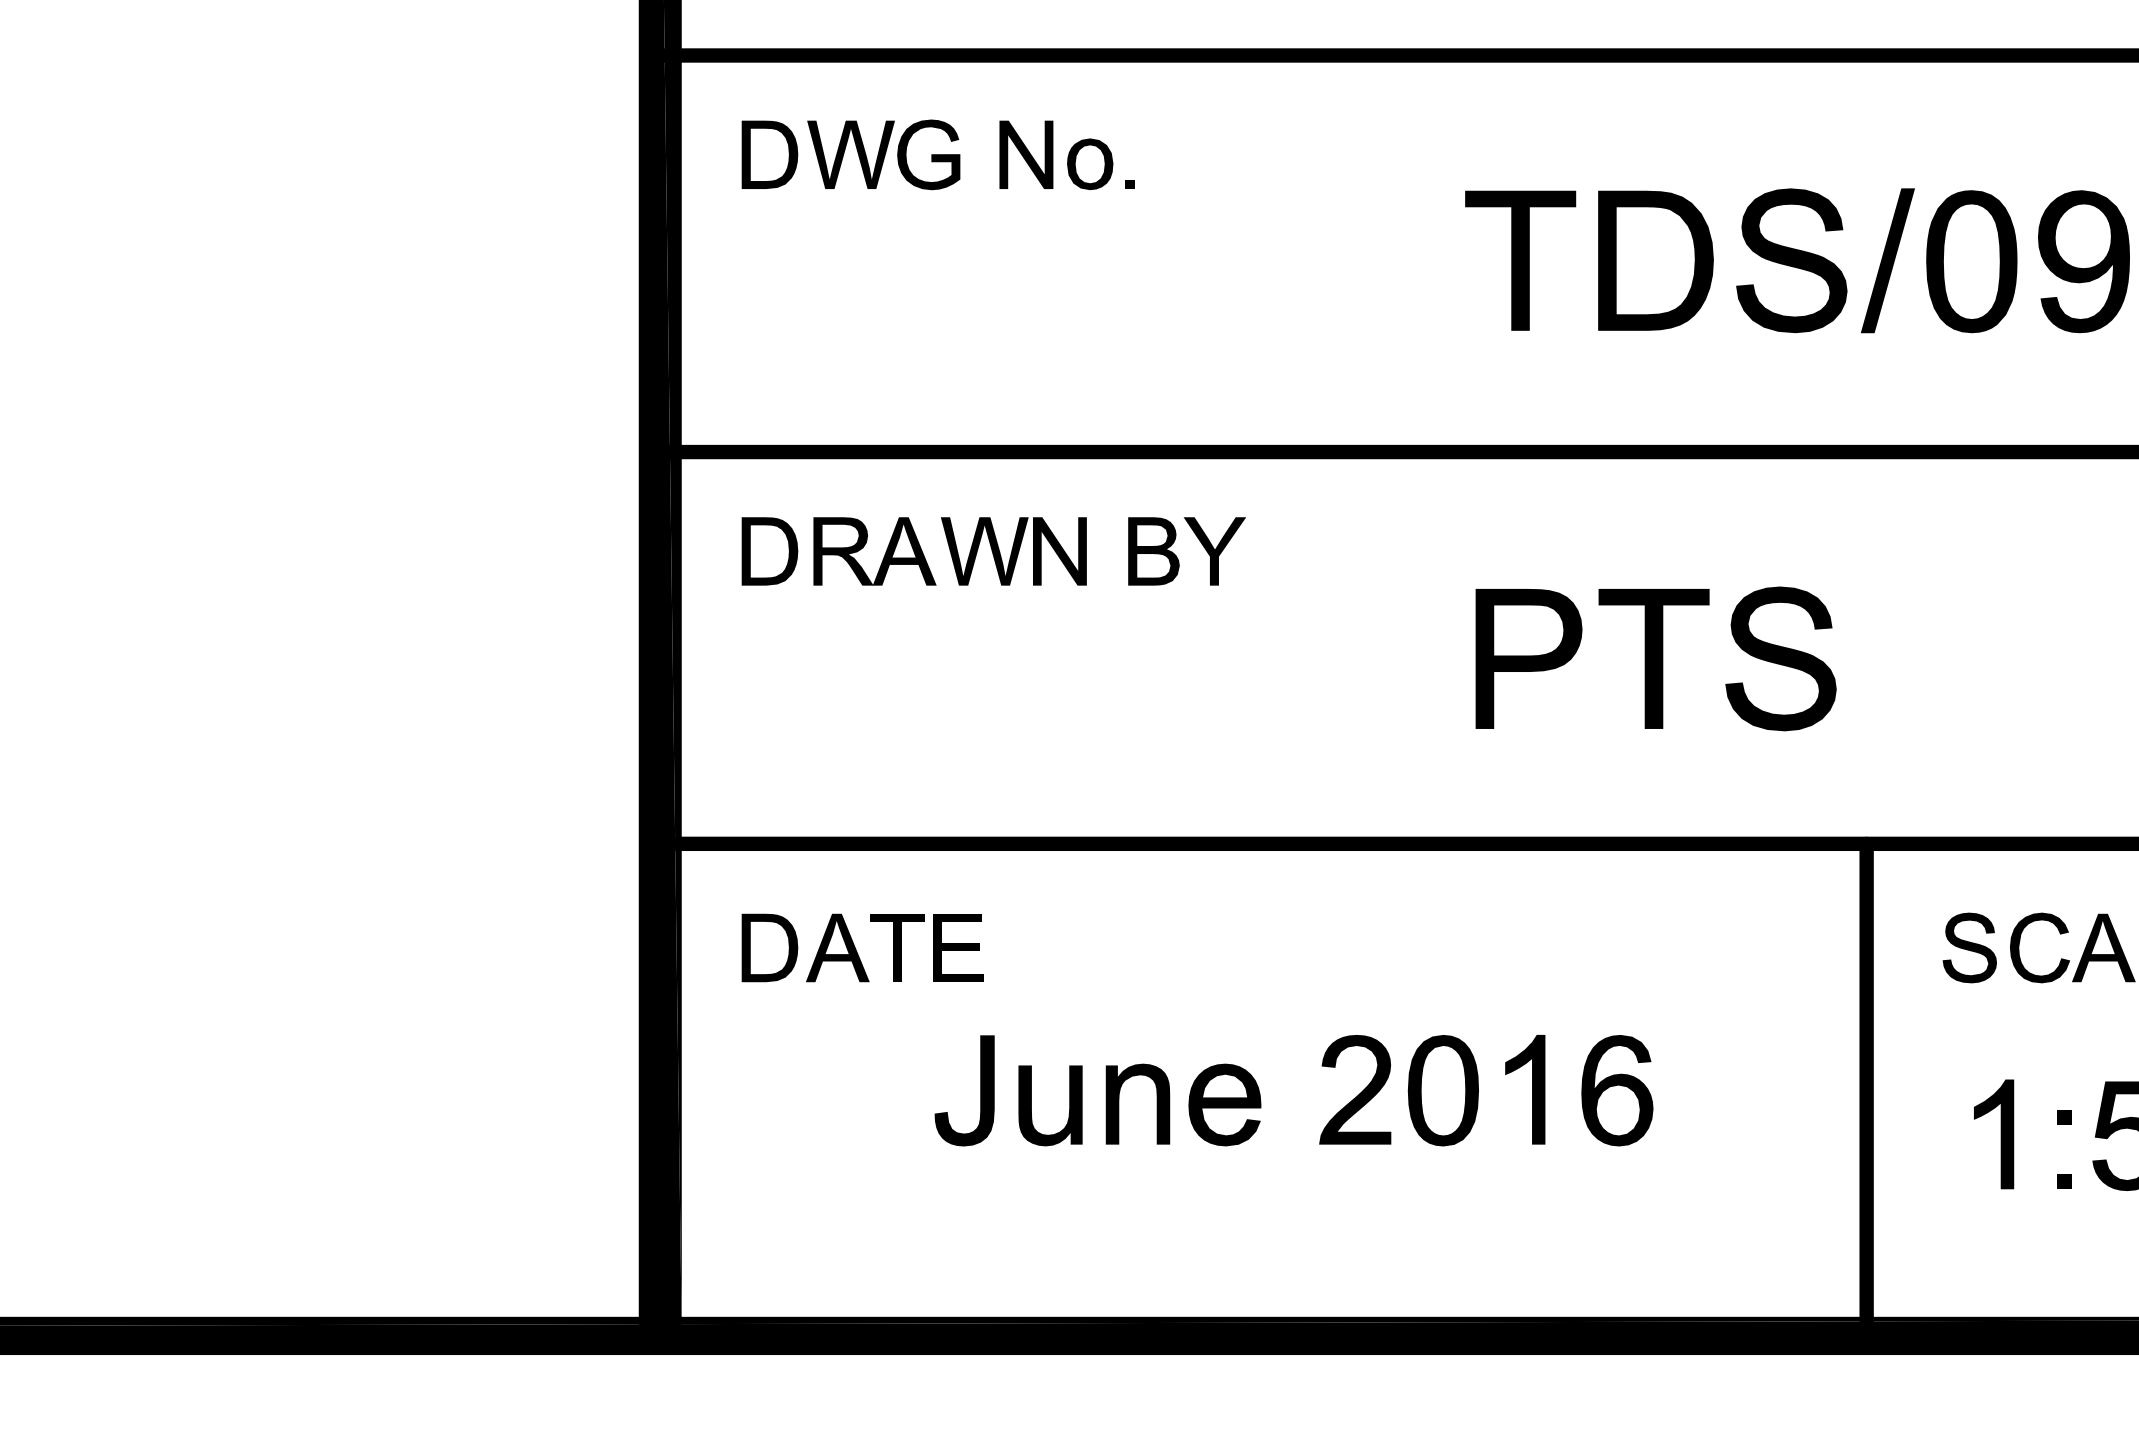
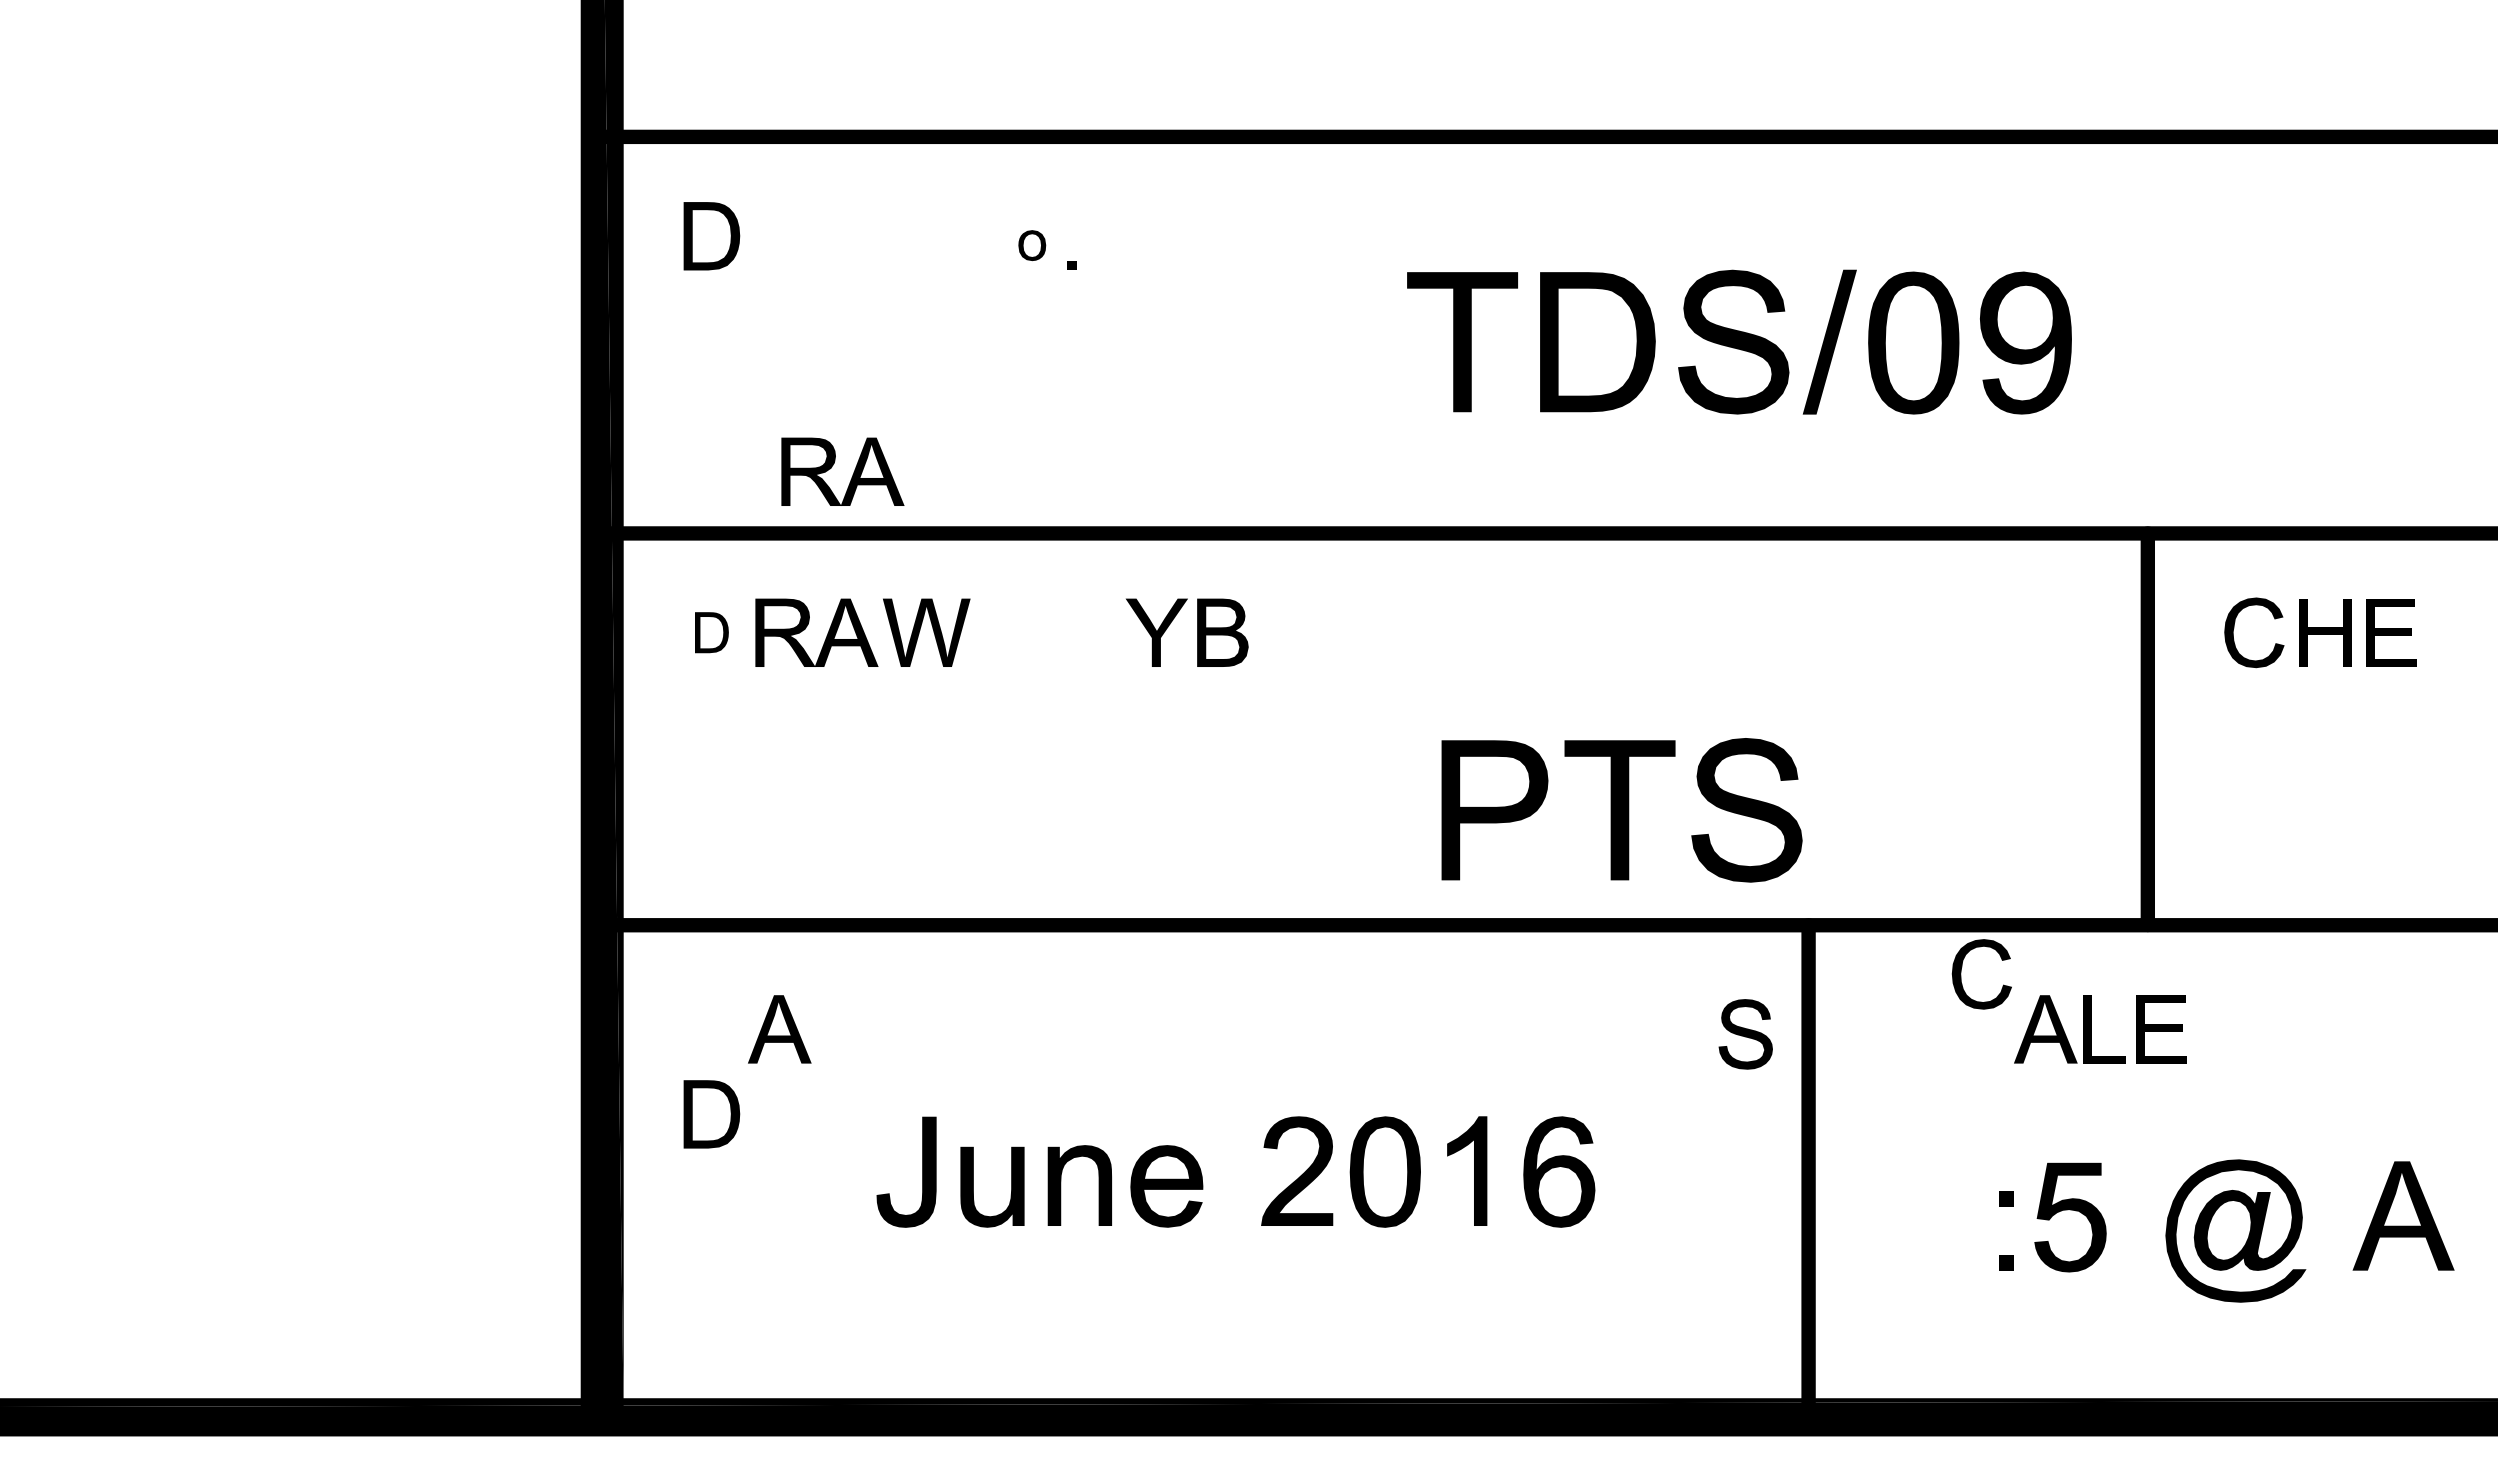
fill: (928, 154) -> (870, 235), removed
fill: (851, 155) -> (793, 236), removed
fill: (1026, 155) -> (968, 236), removed
part: (1090, 164) -> (1032, 245), size x0.6
part: (910, 393) -> (852, 474), added
part: (769, 551) -> (711, 632), size x0.6
fill: (1059, 551) -> (1001, 632), removed
part: (1153, 551) -> (1222, 632), moved
part: (1655, 659) -> (1621, 810), moved
part: (769, 948) -> (711, 1114), moved
fill: (897, 948) -> (839, 1029), removed
fill: (957, 948) -> (899, 1029), removed
part: (1969, 948) -> (1745, 1034), moved
part: (2019, 948) -> (1961, 974), moved
part: (2000, 1134) -> (1942, 1215), removed

